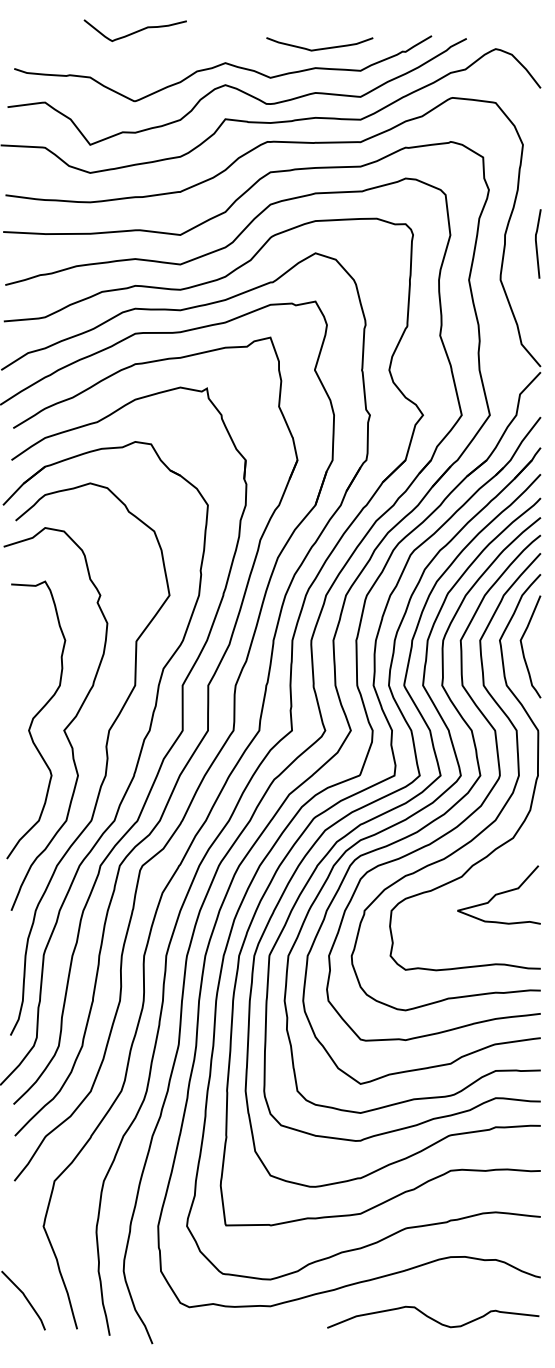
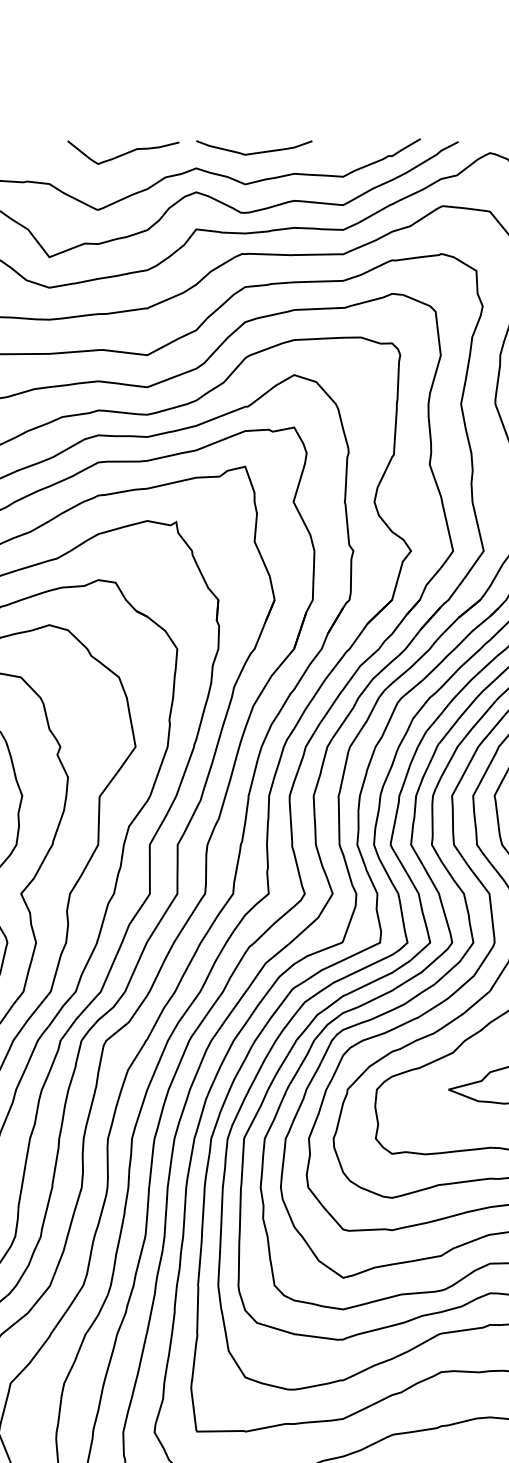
curve: (134, 31) -> (122, 153), moved
curve: (319, 48) -> (254, 152), moved

